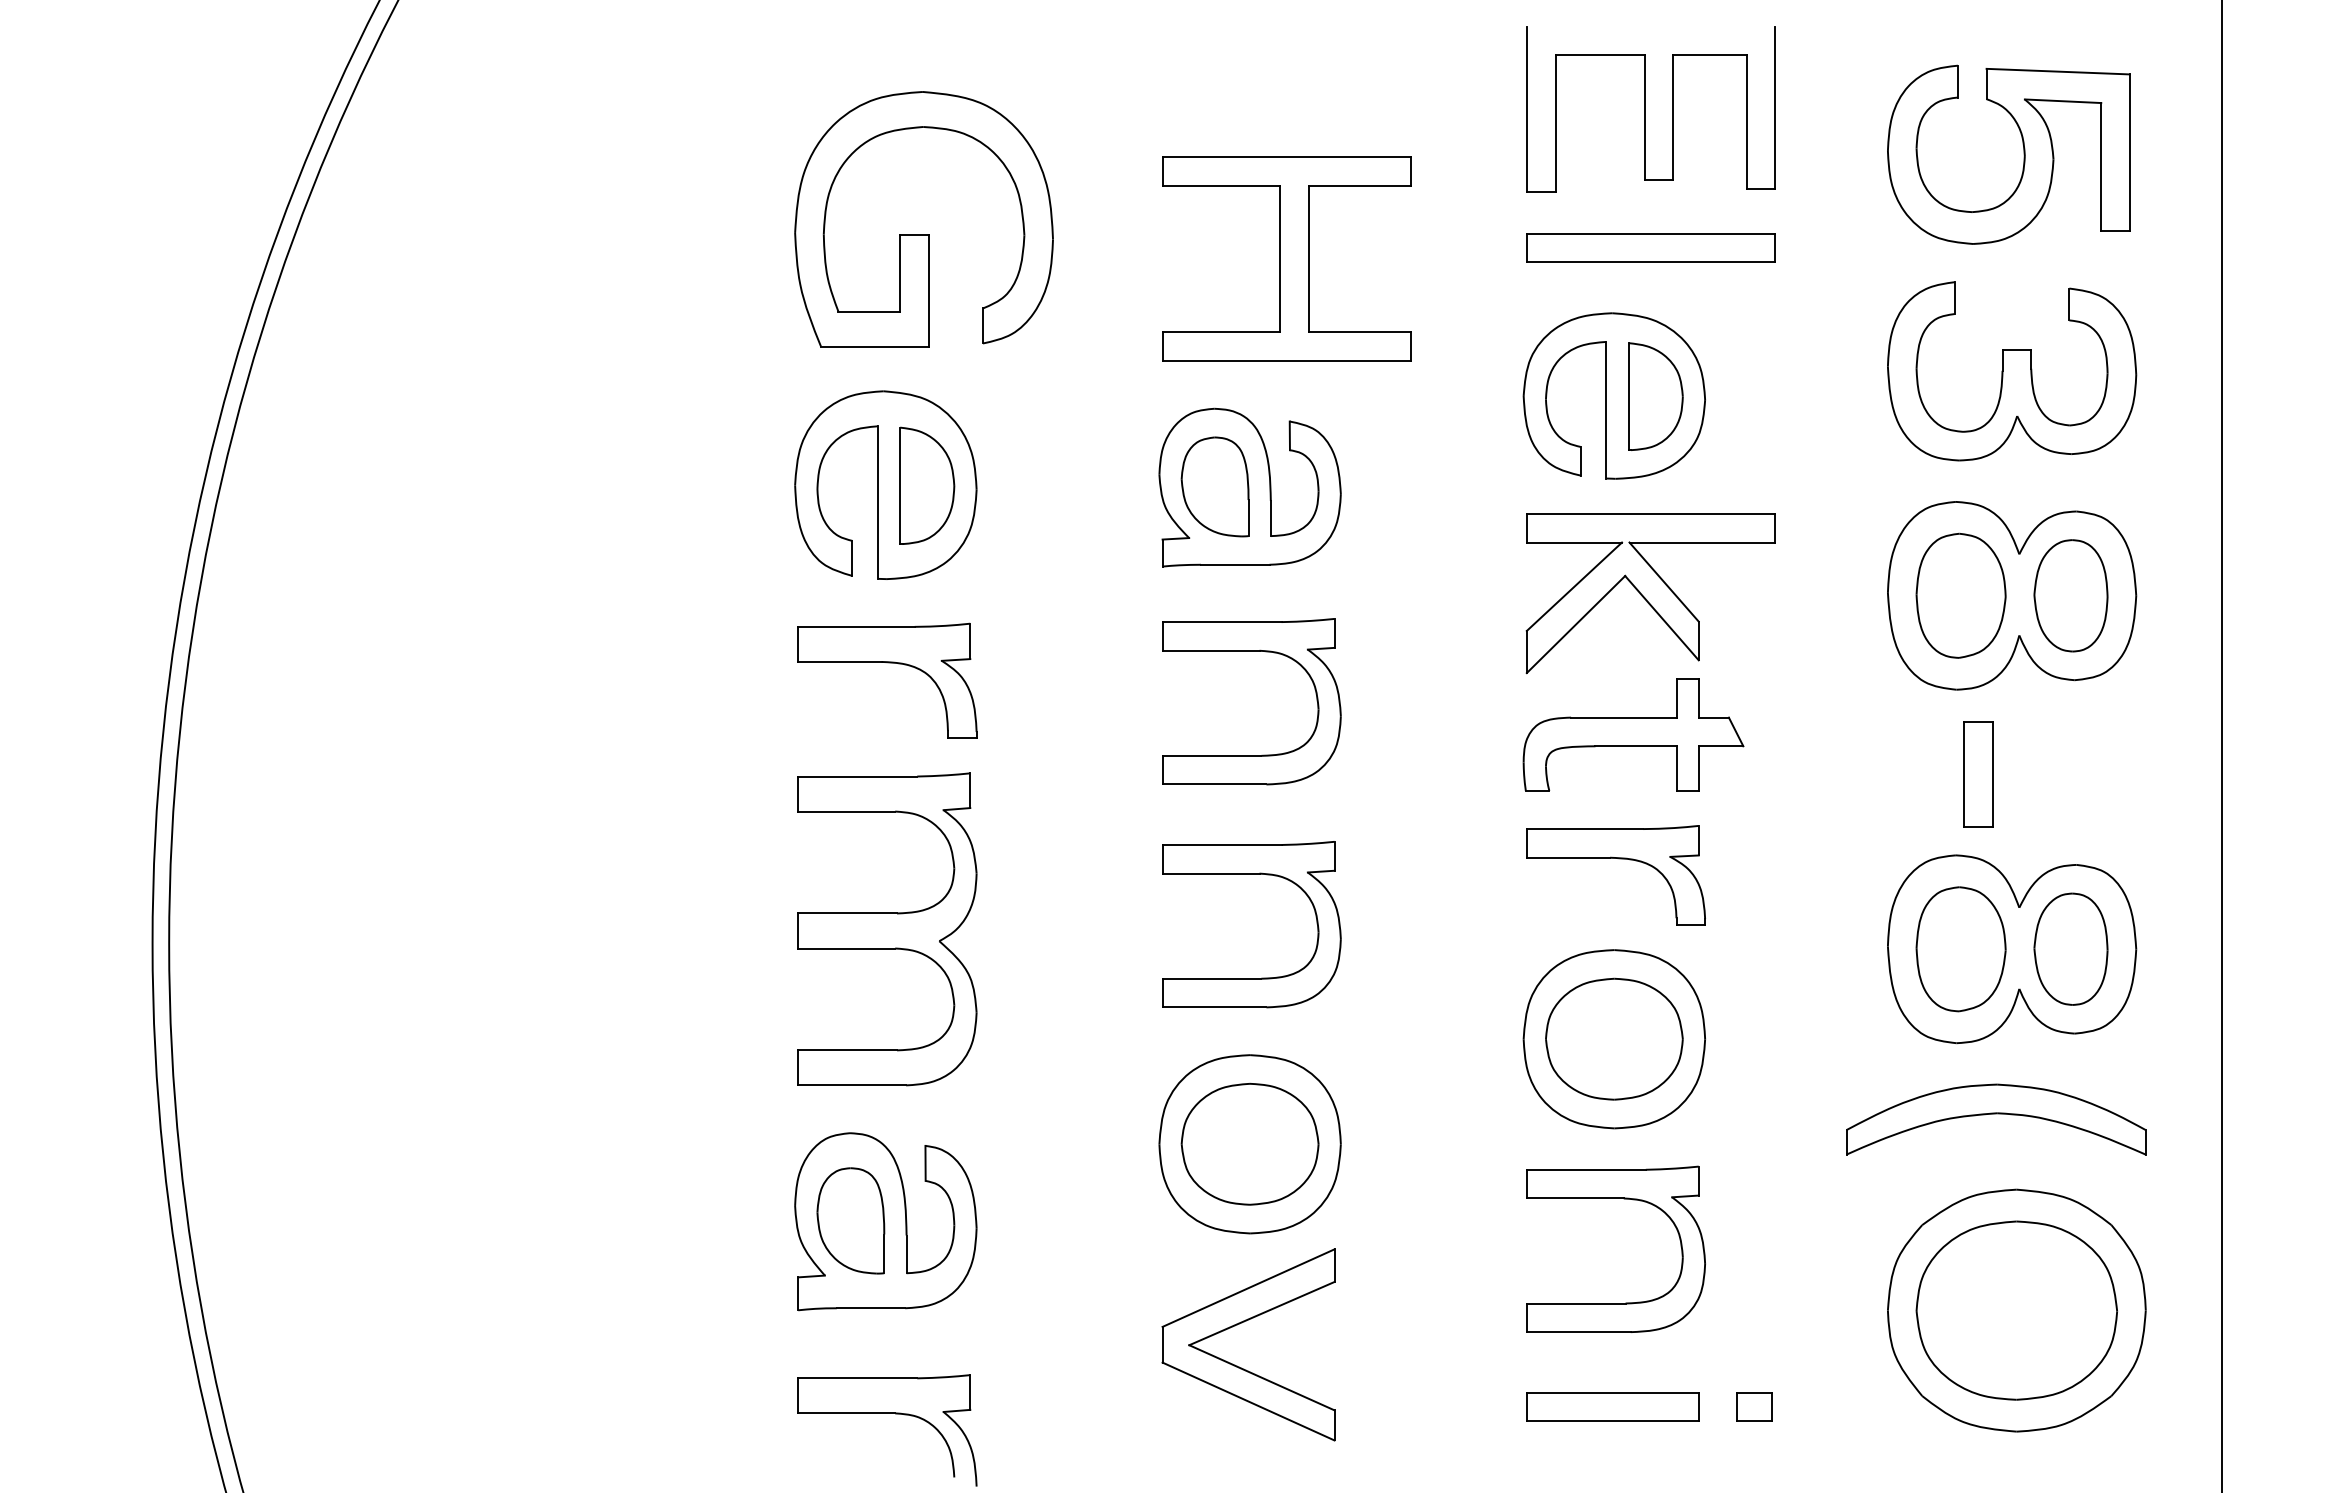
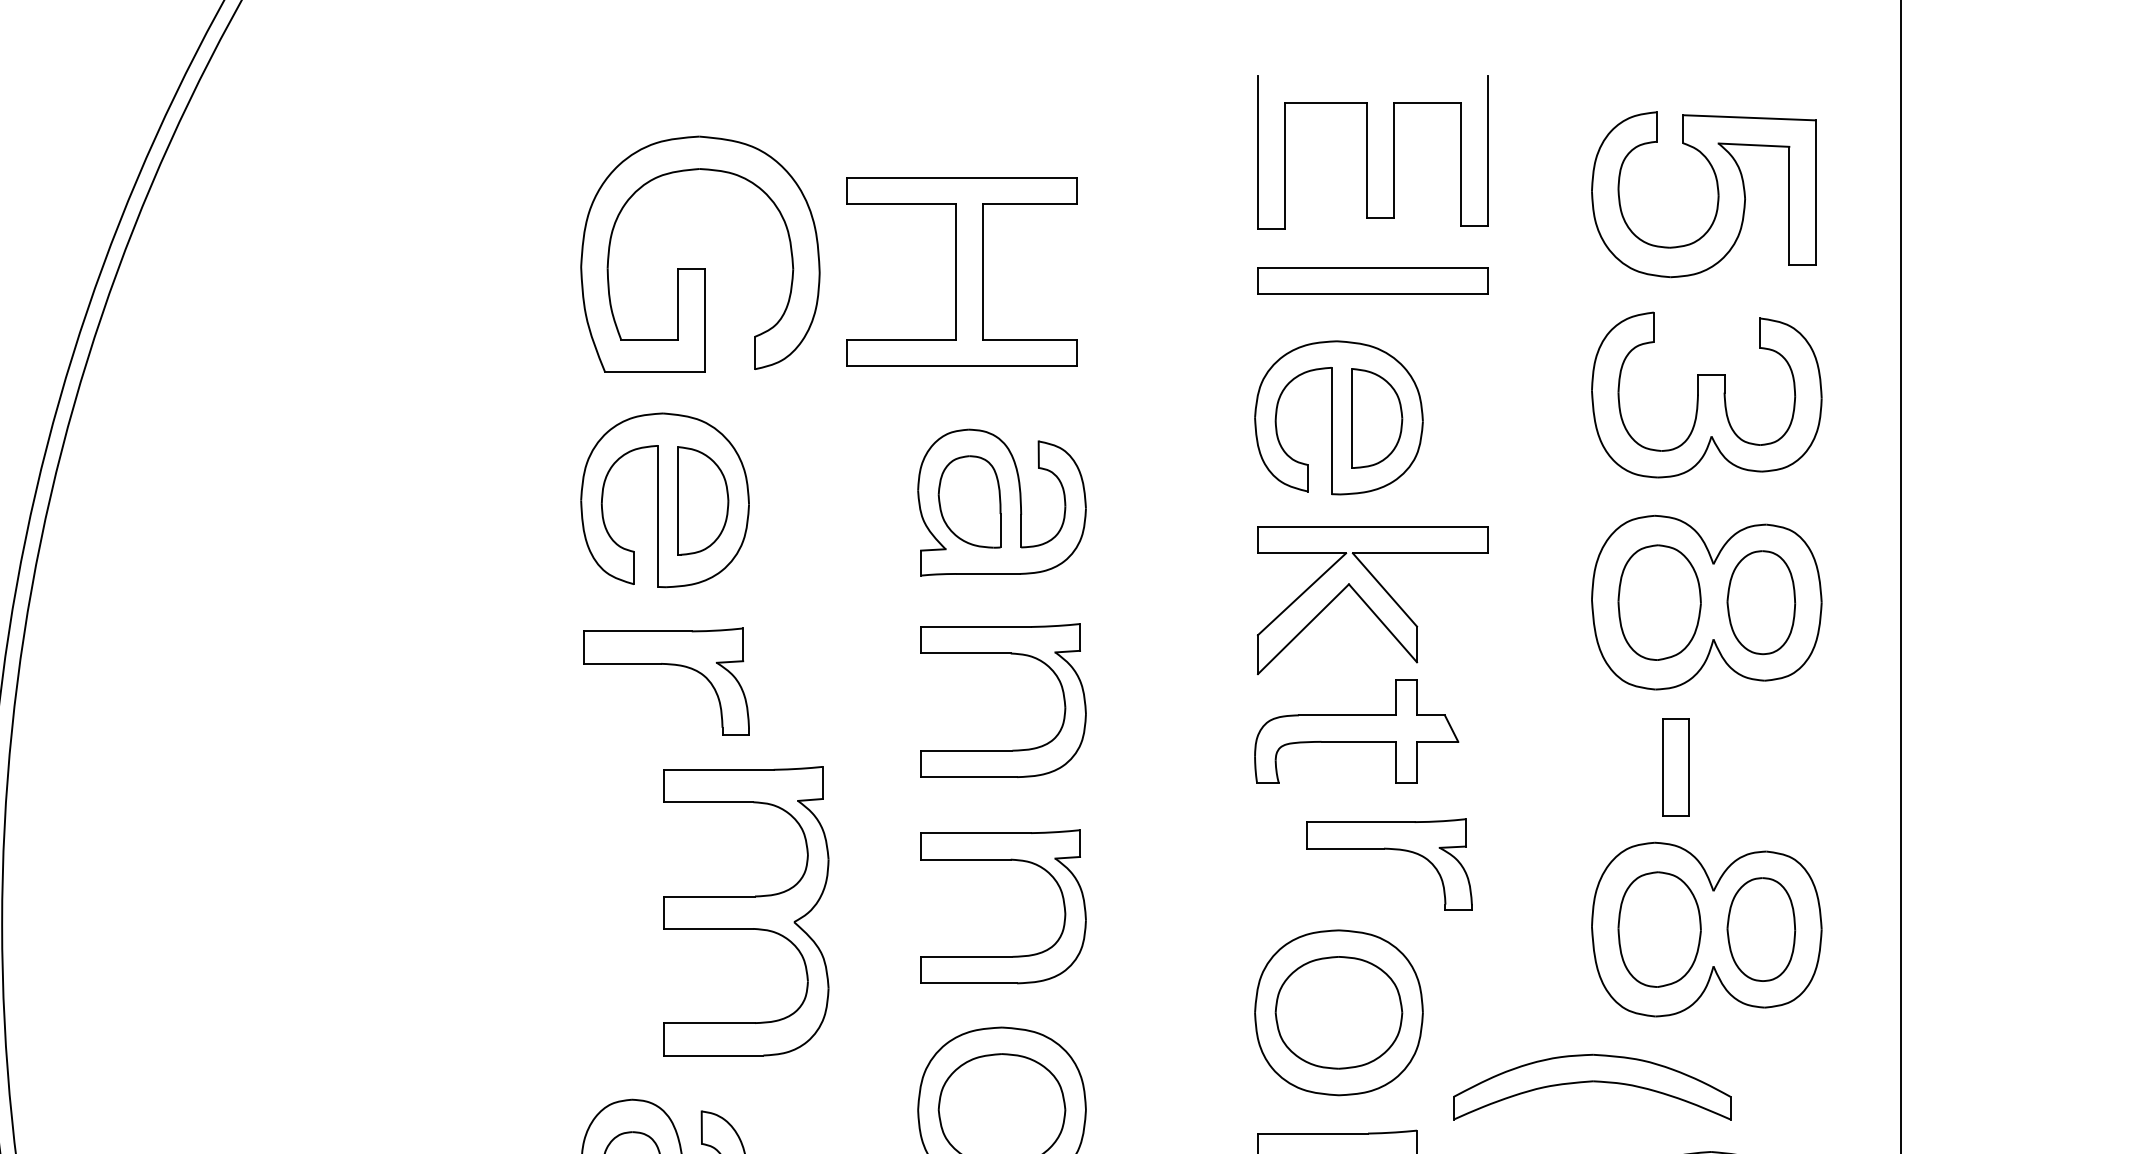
part: (1286, 258) -> (961, 271), moved
part: (1618, 859) -> (1391, 850), moved
part: (887, 929) -> (746, 911), moved
part: (1996, 1119) -> (1592, 1087), moved

